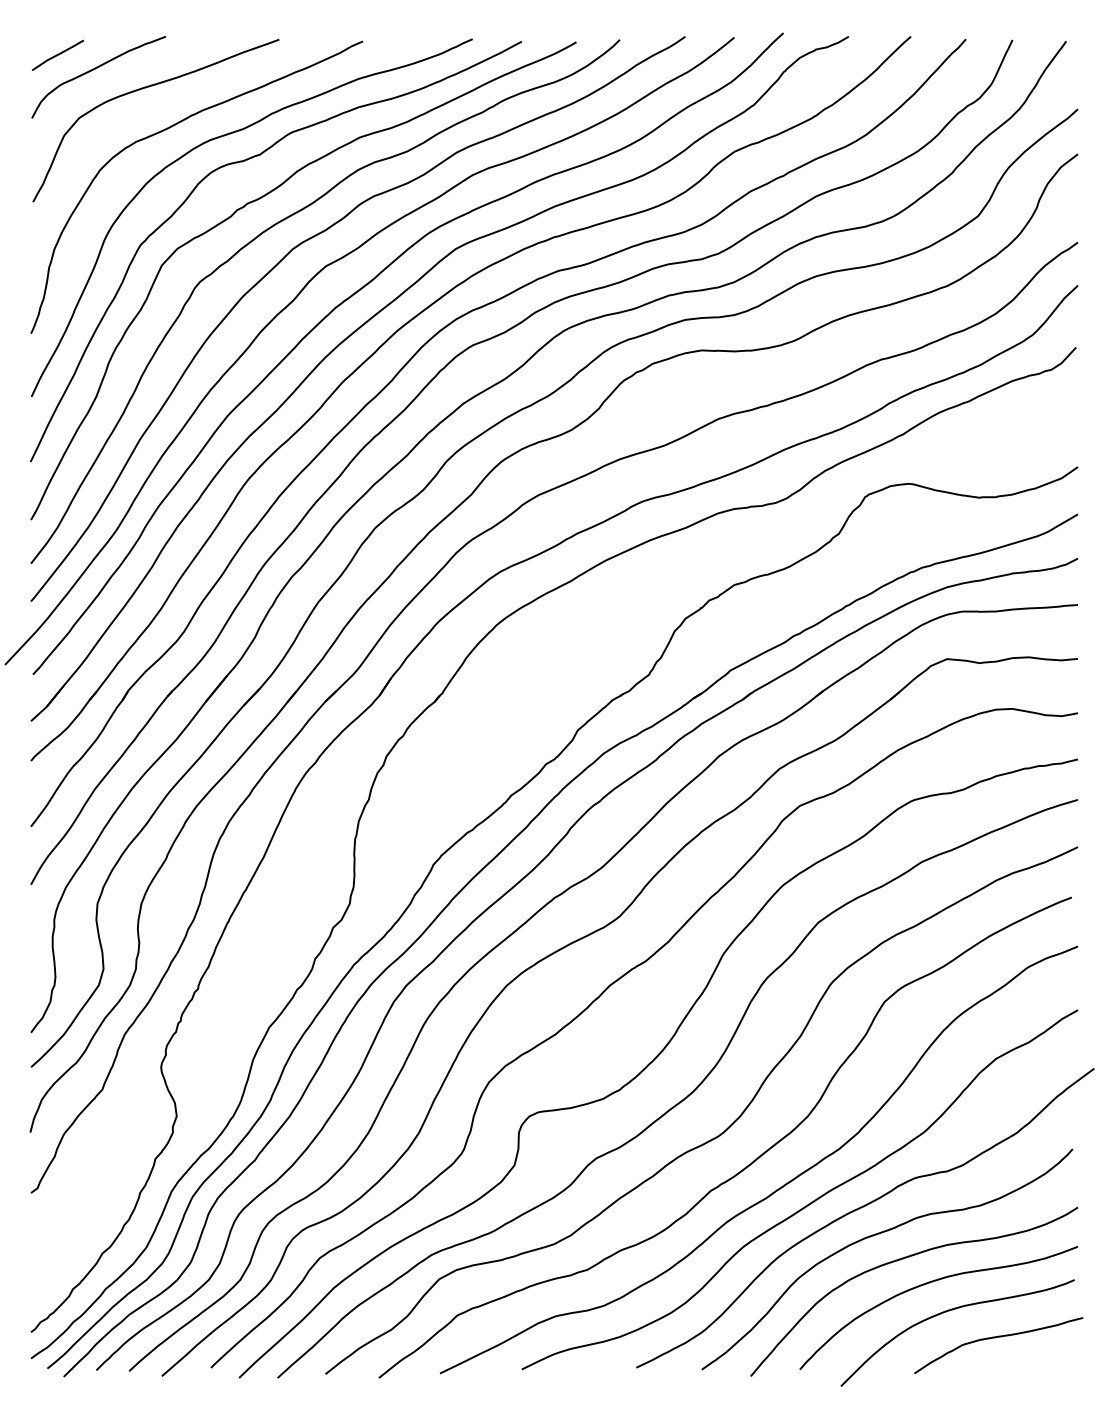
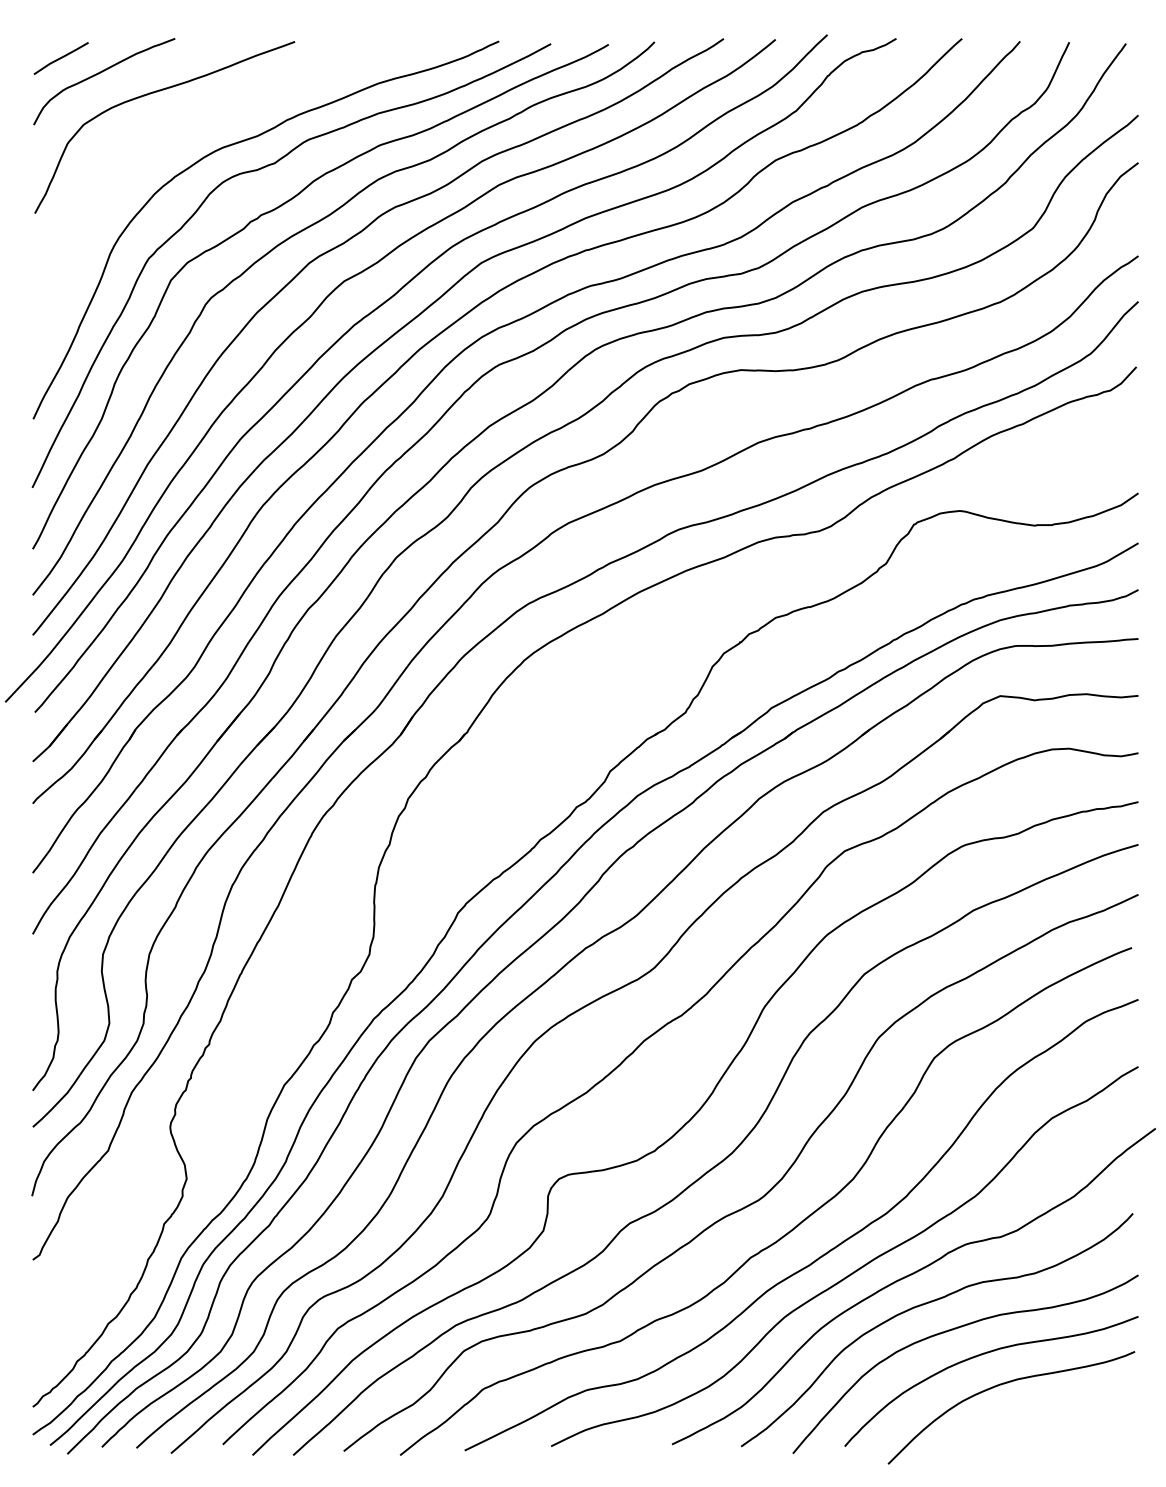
curve: (168, 129) -> (177, 136), removed
curve: (995, 1338) -> (1051, 1413), removed

